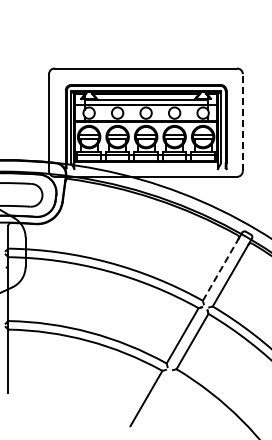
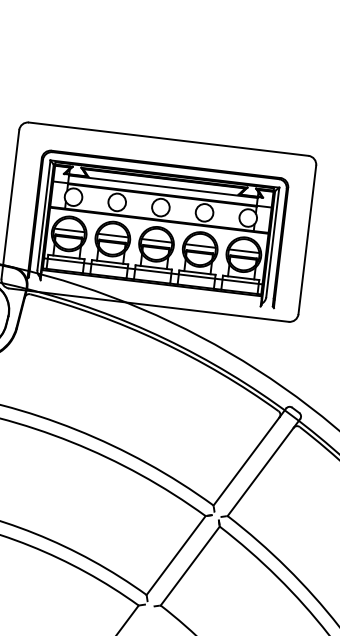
line: (242, 122) -> (306, 239), dashed -> solid
line: (220, 269) -> (246, 460), dashed -> solid

